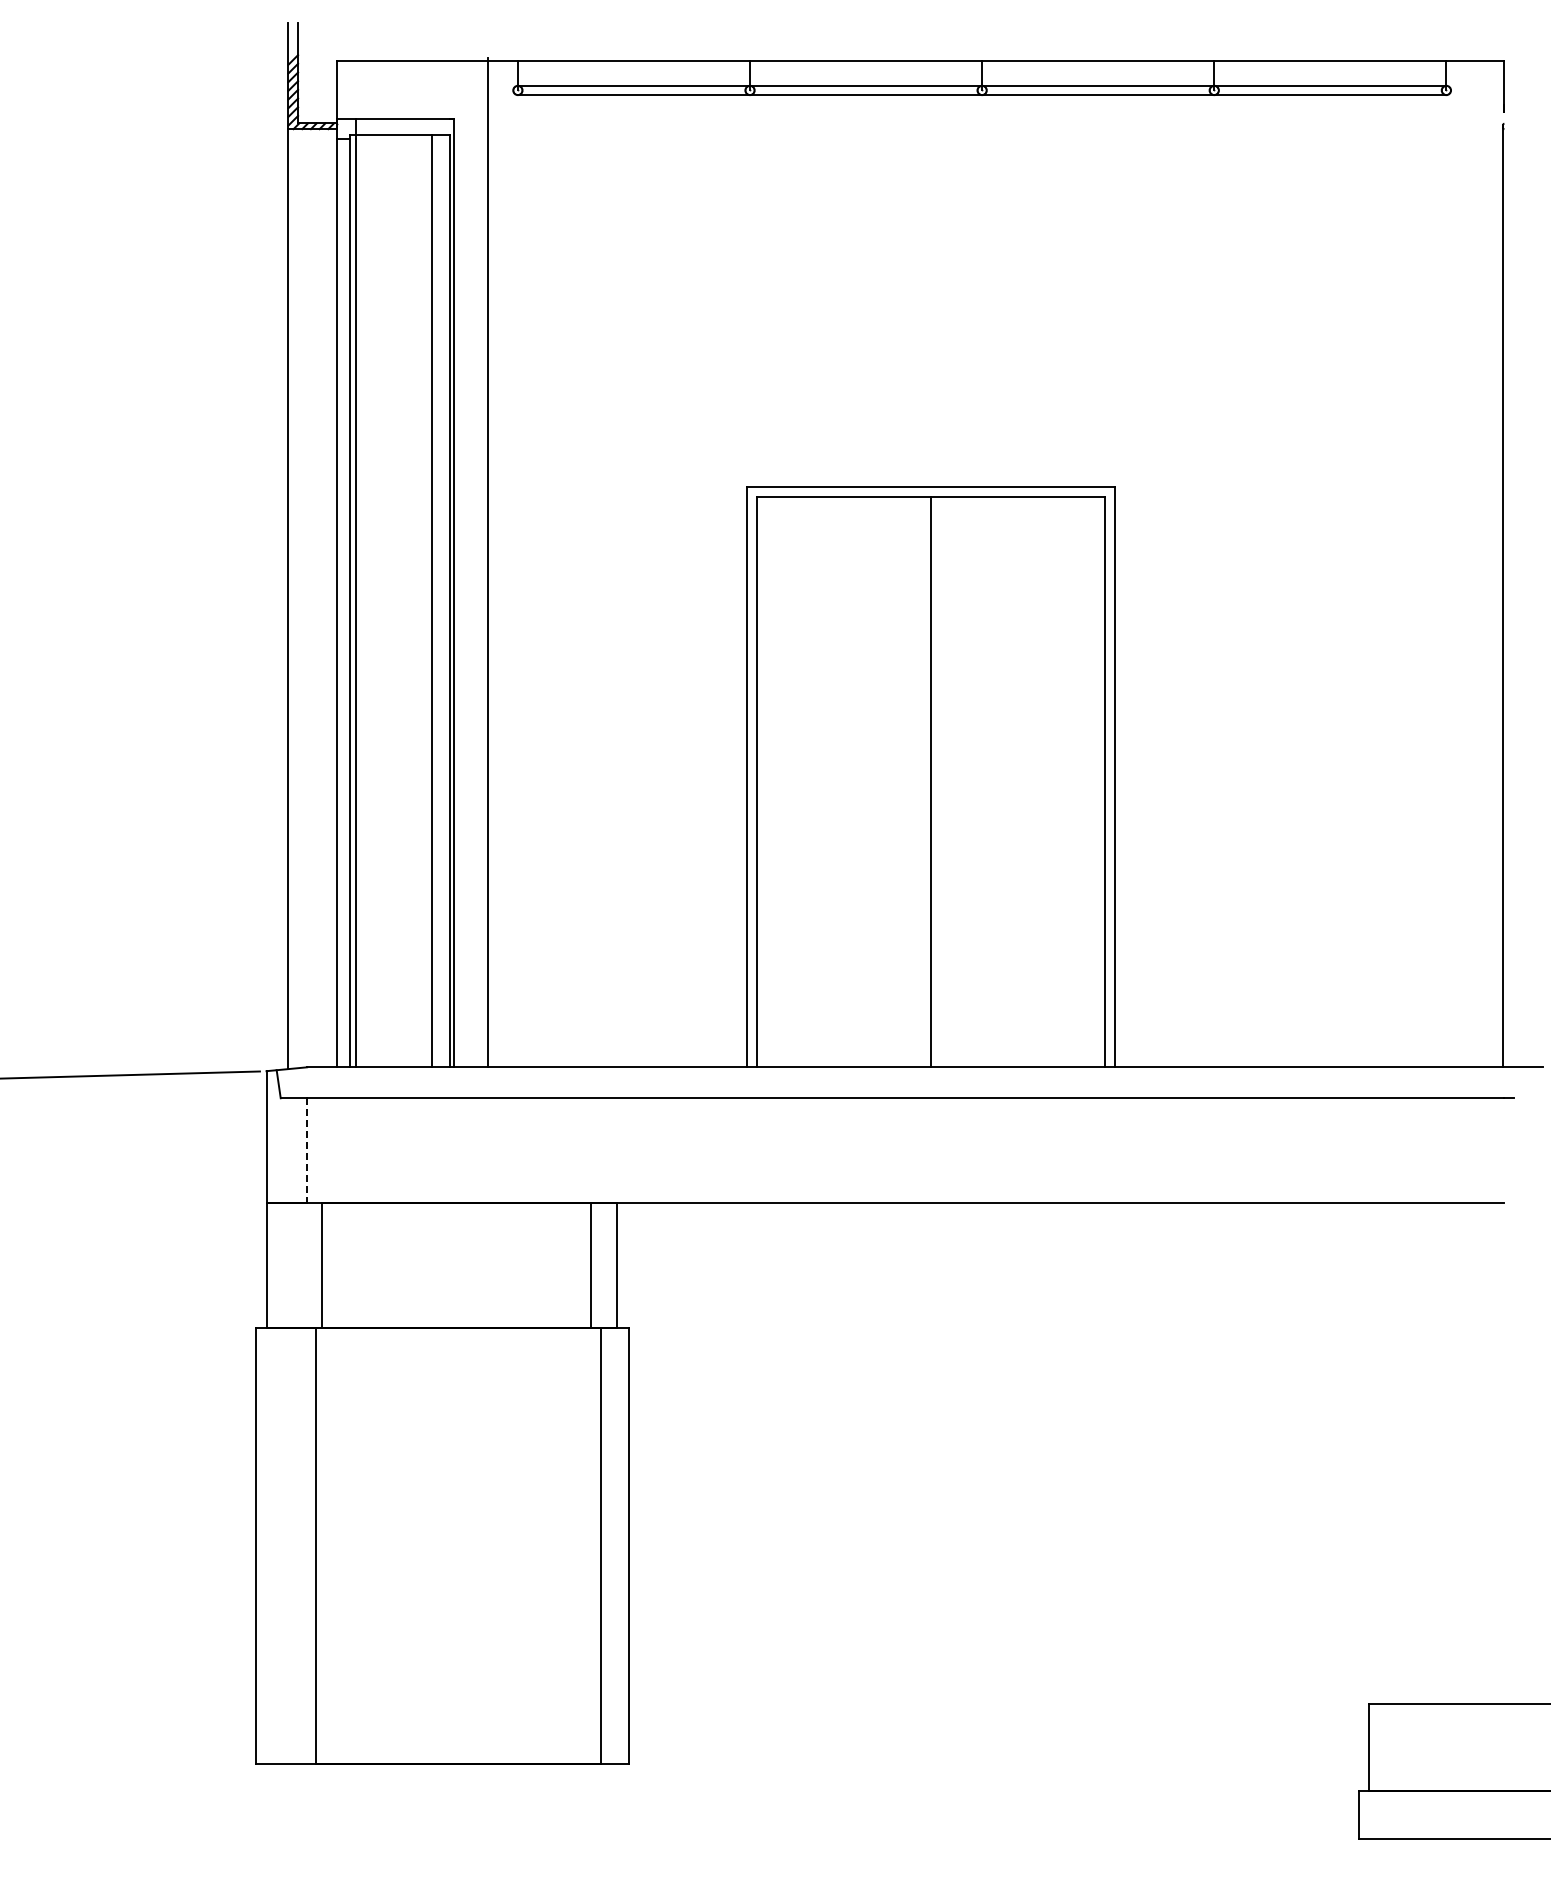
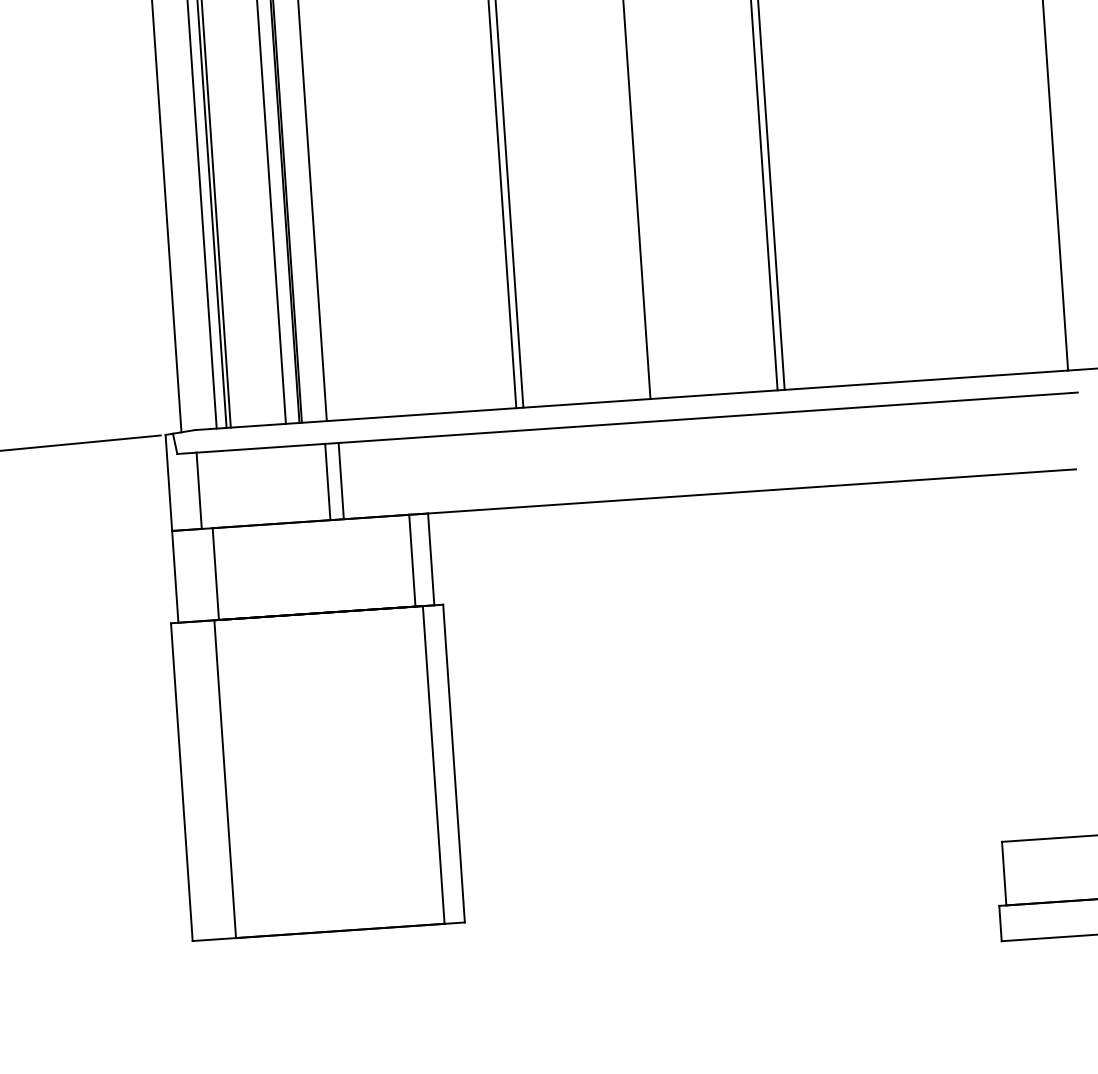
line: (501, 1149) -> (341, 480), added
line: (307, 1150) -> (199, 490), dashed -> solid
line: (483, 1150) -> (327, 482), added

